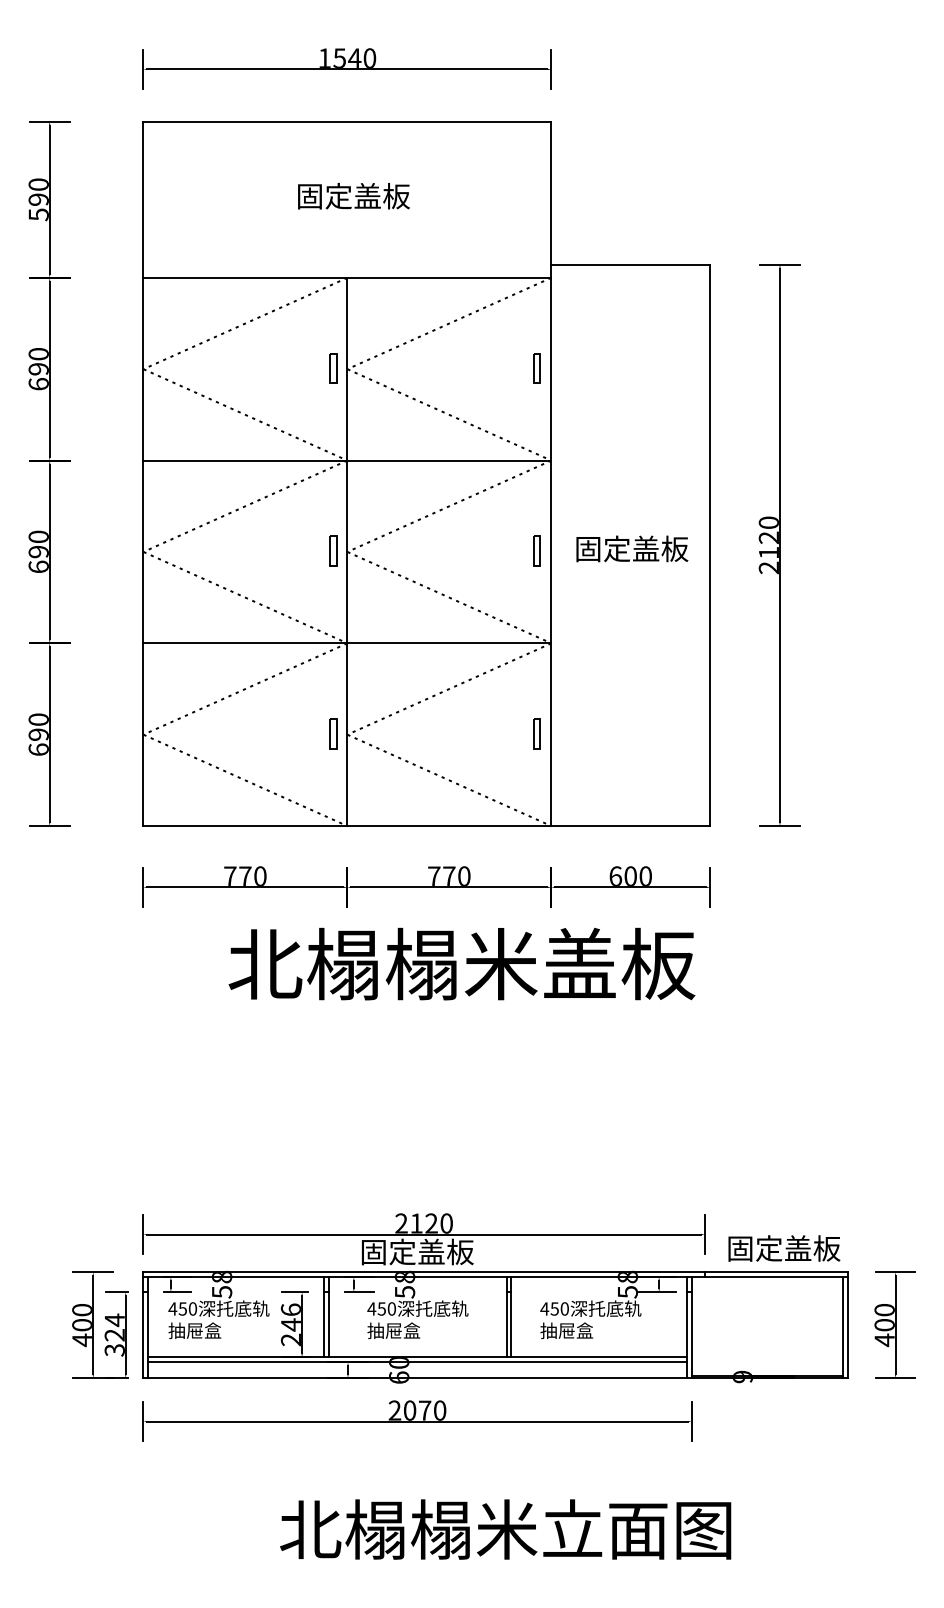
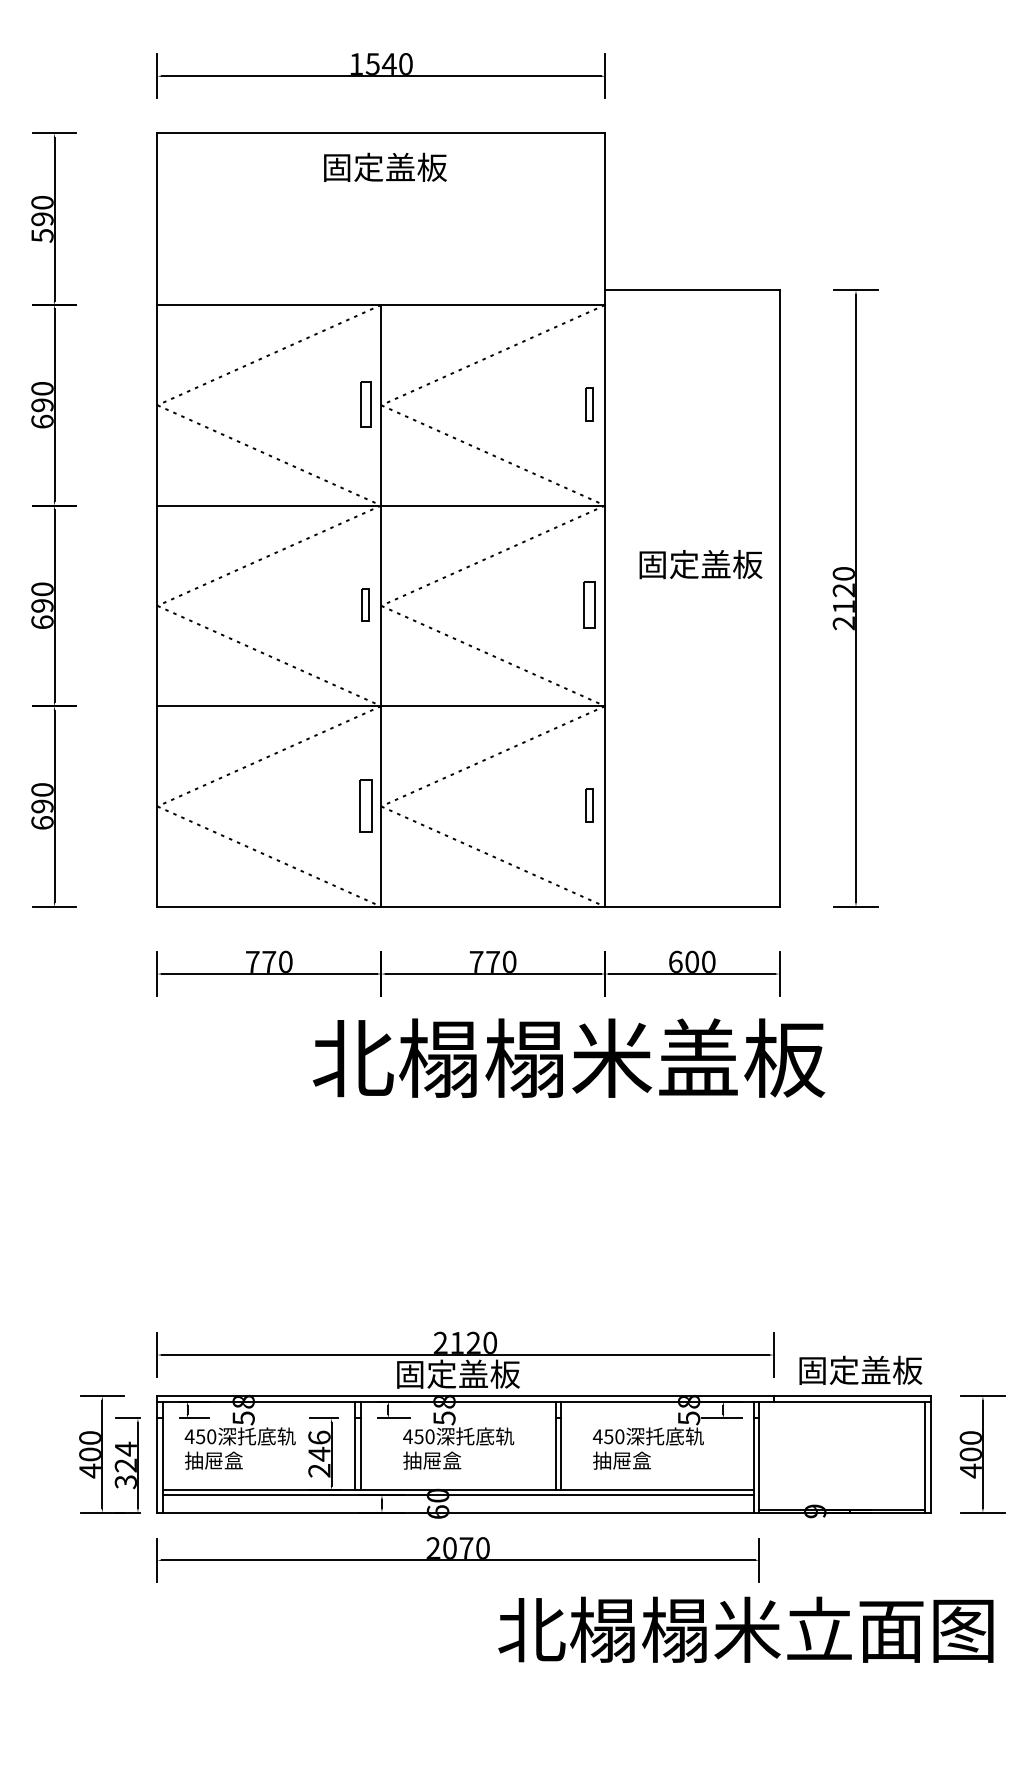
text: (354, 195) -> (385, 166), moved
part: (333, 368) -> (365, 404), size x1.4
text: (631, 548) -> (700, 564), moved
part: (537, 550) -> (589, 604), size x1.4
part: (333, 733) -> (365, 805), size x1.6
text: (462, 963) -> (569, 1057), moved
text: (505, 1529) -> (745, 1629), moved

